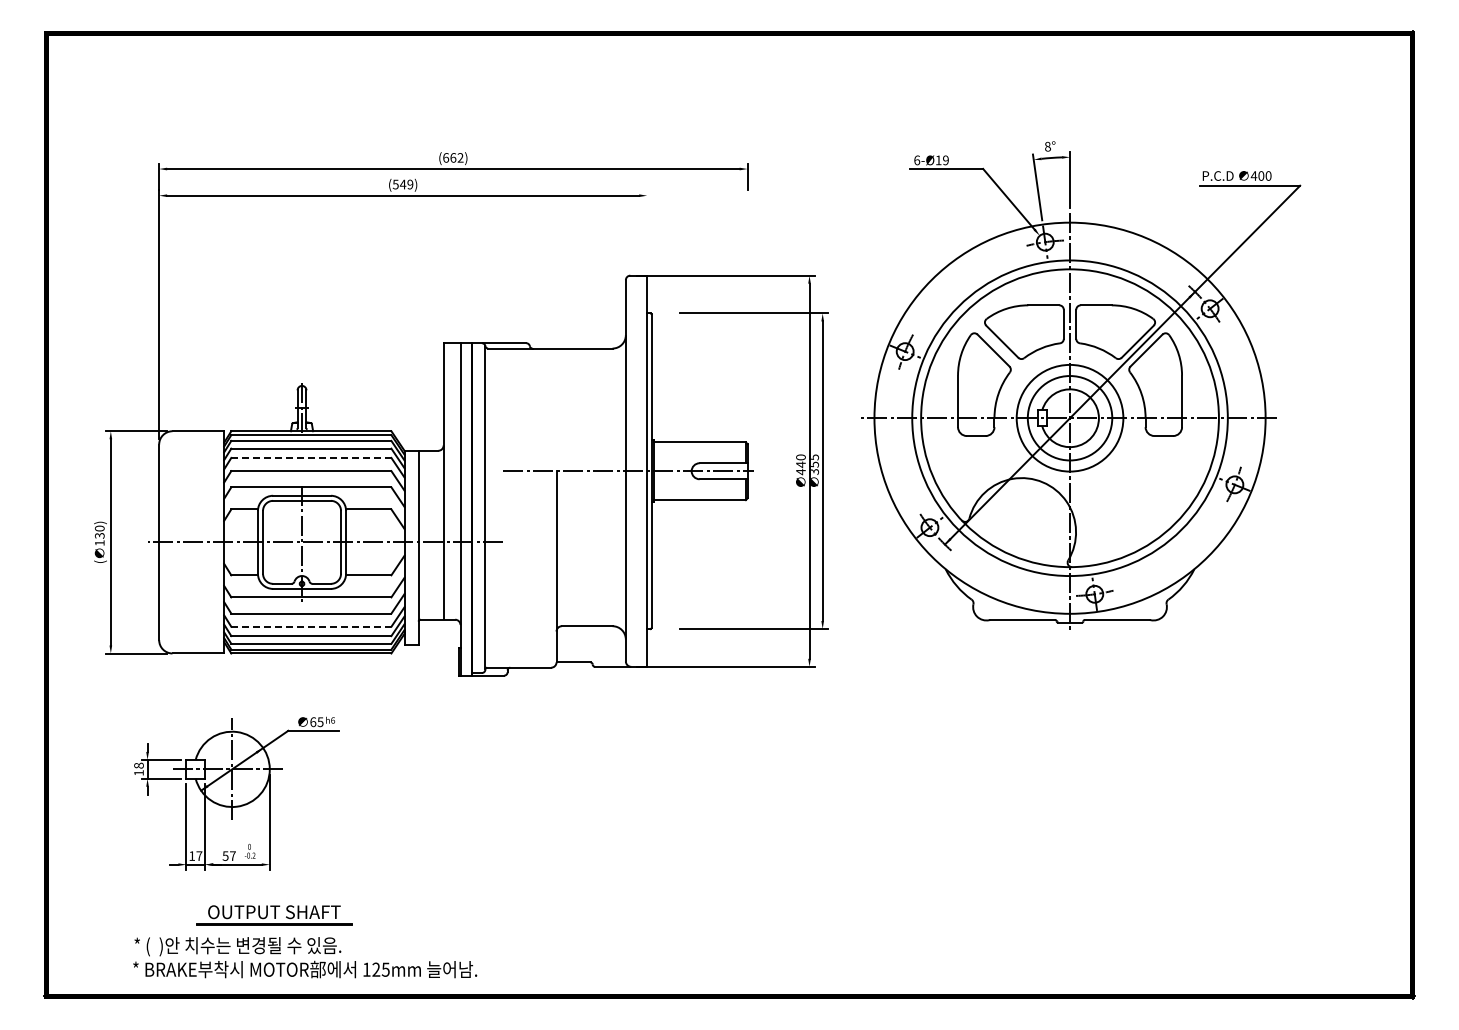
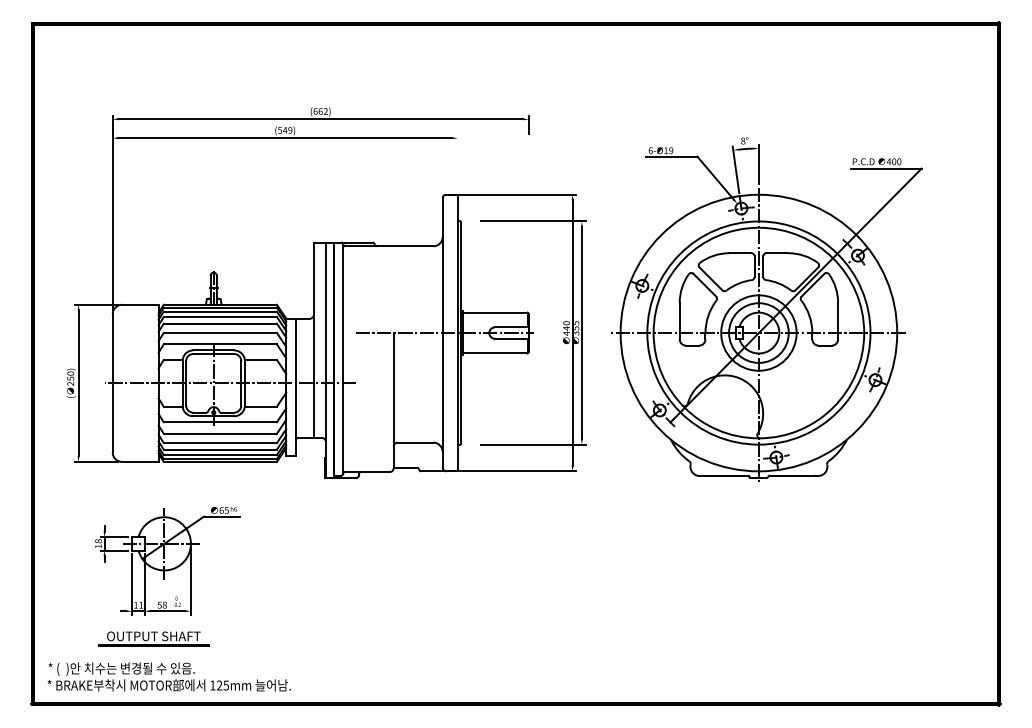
part: (1081, 385) -> (767, 309), moved
line: (311, 457) -> (220, 323), dashed -> solid
text: (99, 539) -> (70, 381), 130) -> 250)
line: (311, 626) -> (220, 442), dashed -> solid
text: (199, 855) -> (141, 604), 17 -> 11
text: (232, 855) -> (164, 604), 57 -> 58
part: (274, 915) -> (153, 638), moved
text: (305, 957) -> (169, 676), moved

